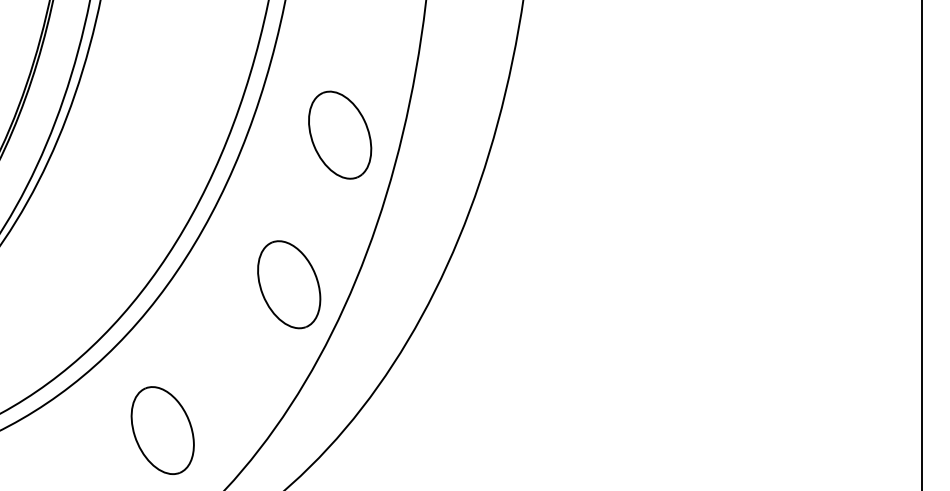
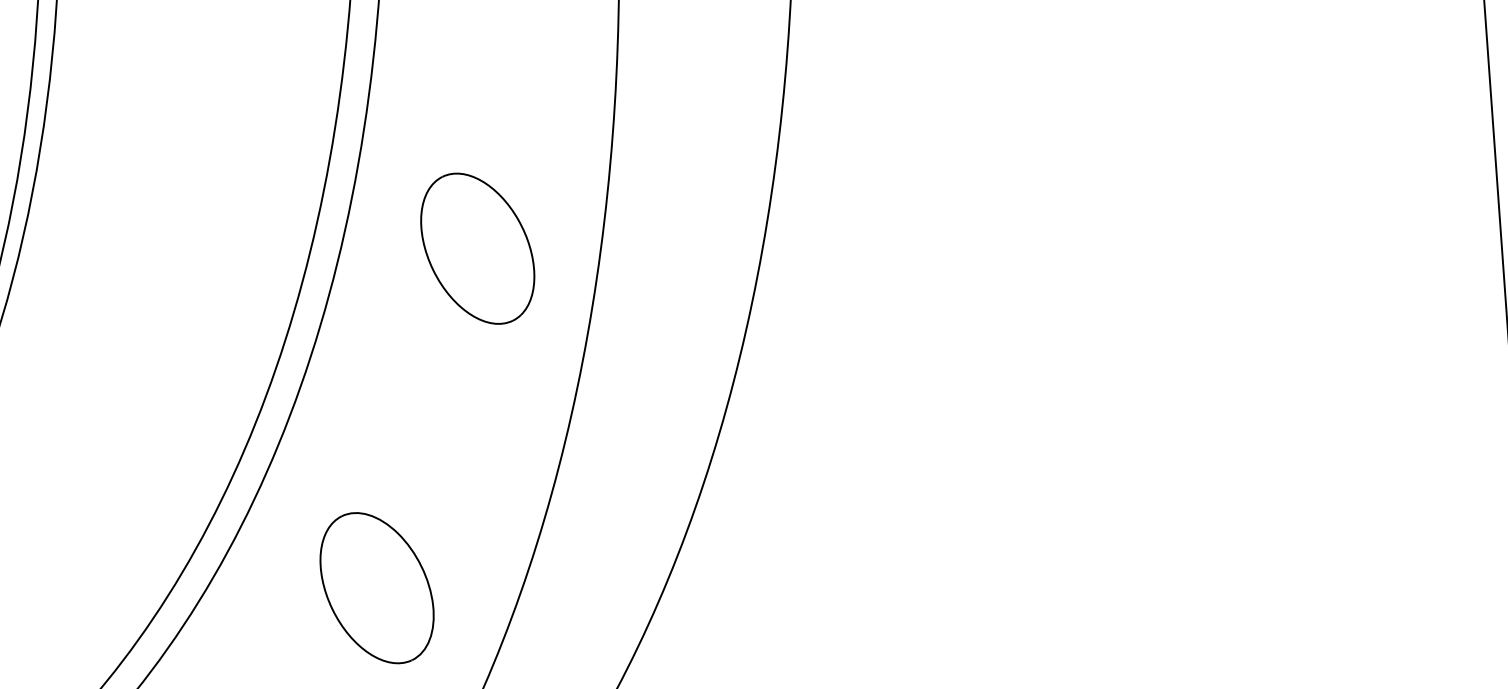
part: (340, 134) -> (478, 247), moved
part: (289, 284) -> (377, 587), moved

